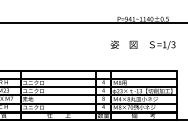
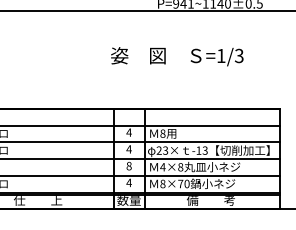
text: (142, 44) -> (176, 55), moved

